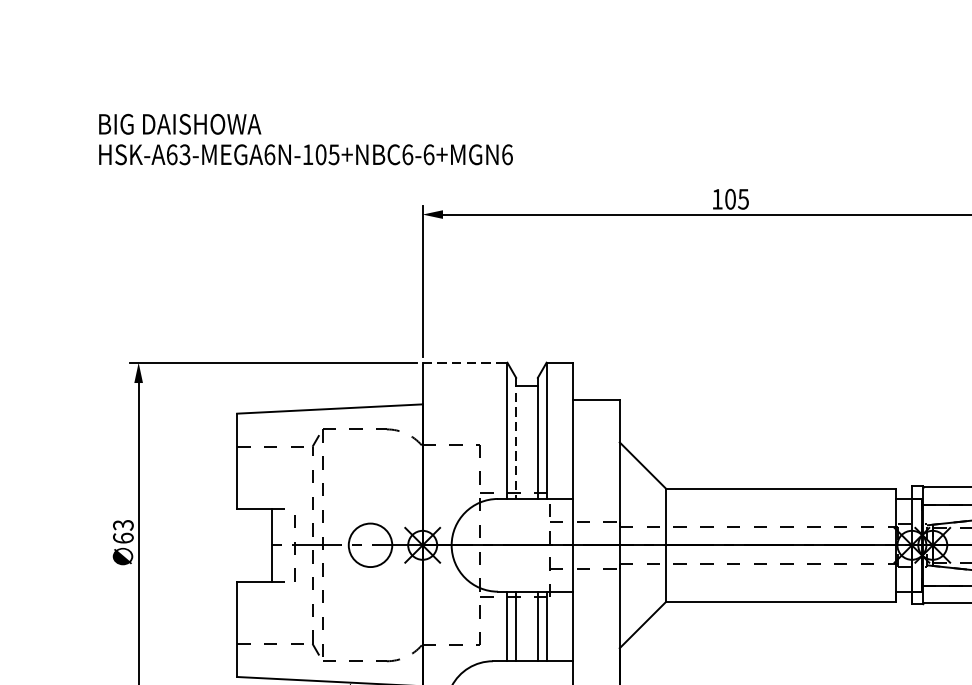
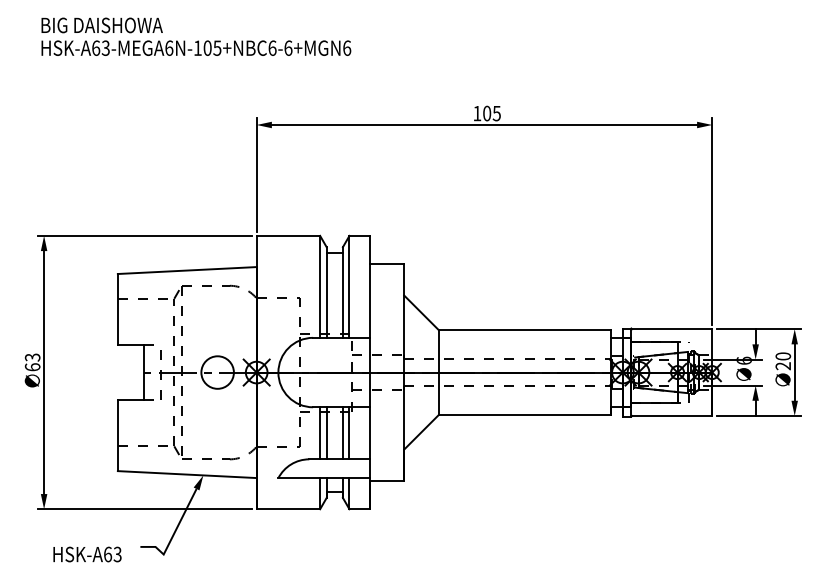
text: (306, 139) -> (196, 36), moved
line: (465, 362) -> (288, 235), dashed -> solid
line: (515, 439) -> (326, 293), dashed -> solid

